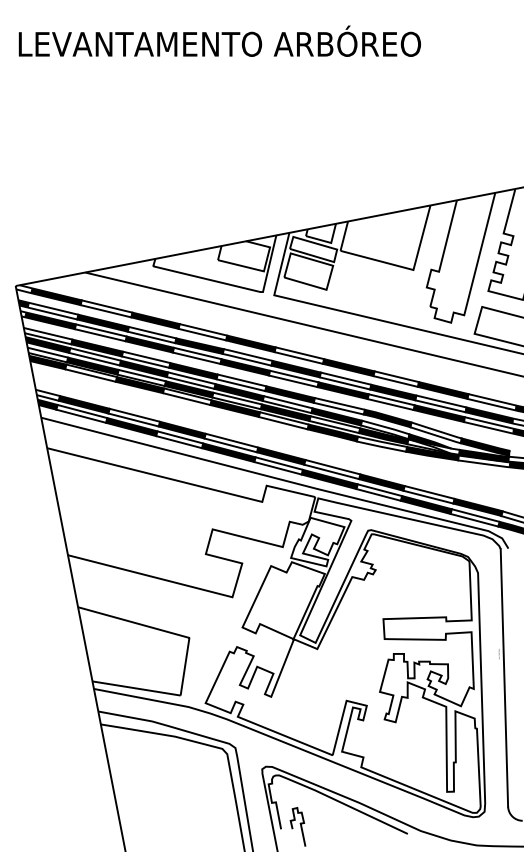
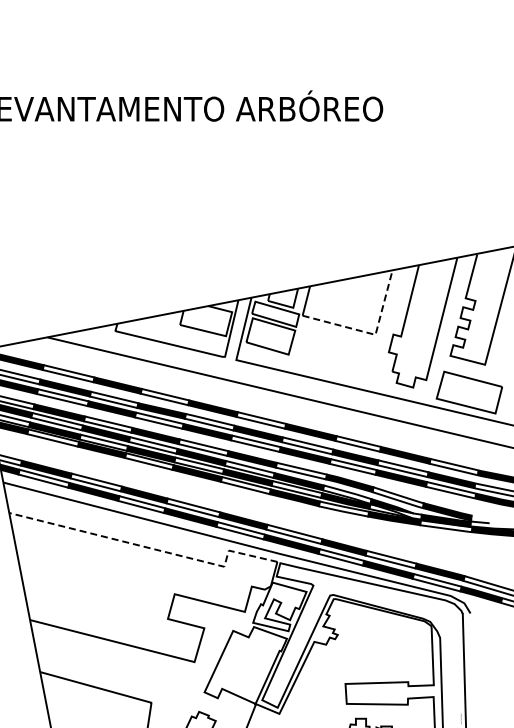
line: (409, 269) -> (371, 334), solid -> dashed
line: (187, 483) -> (149, 548), solid -> dashed

